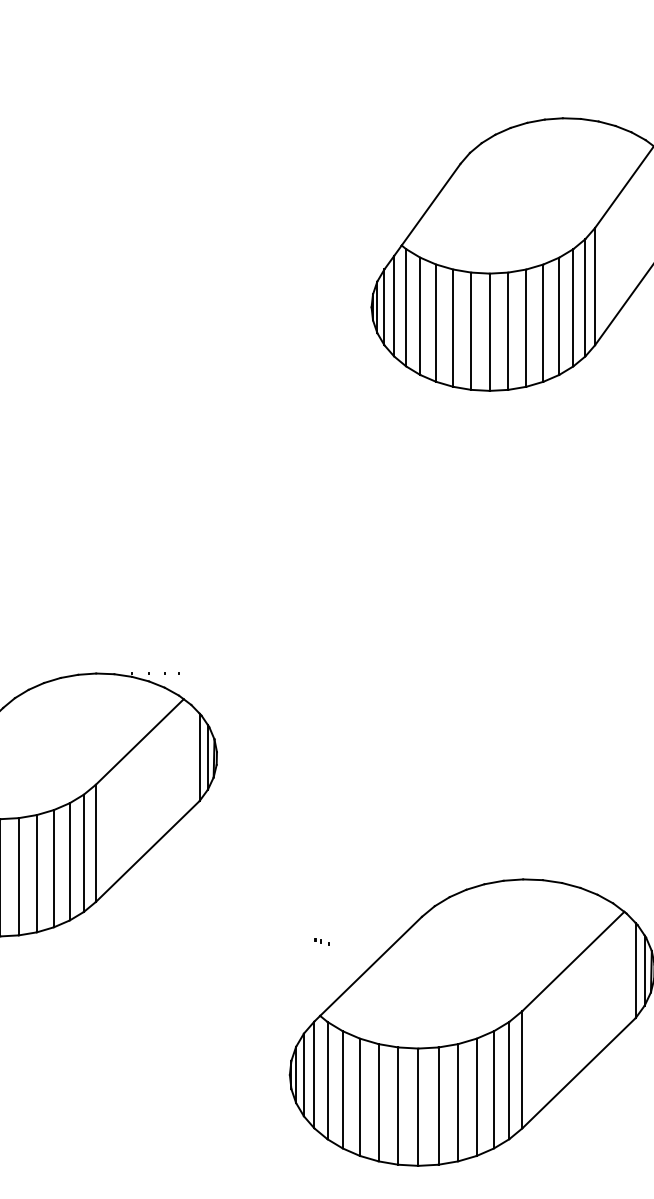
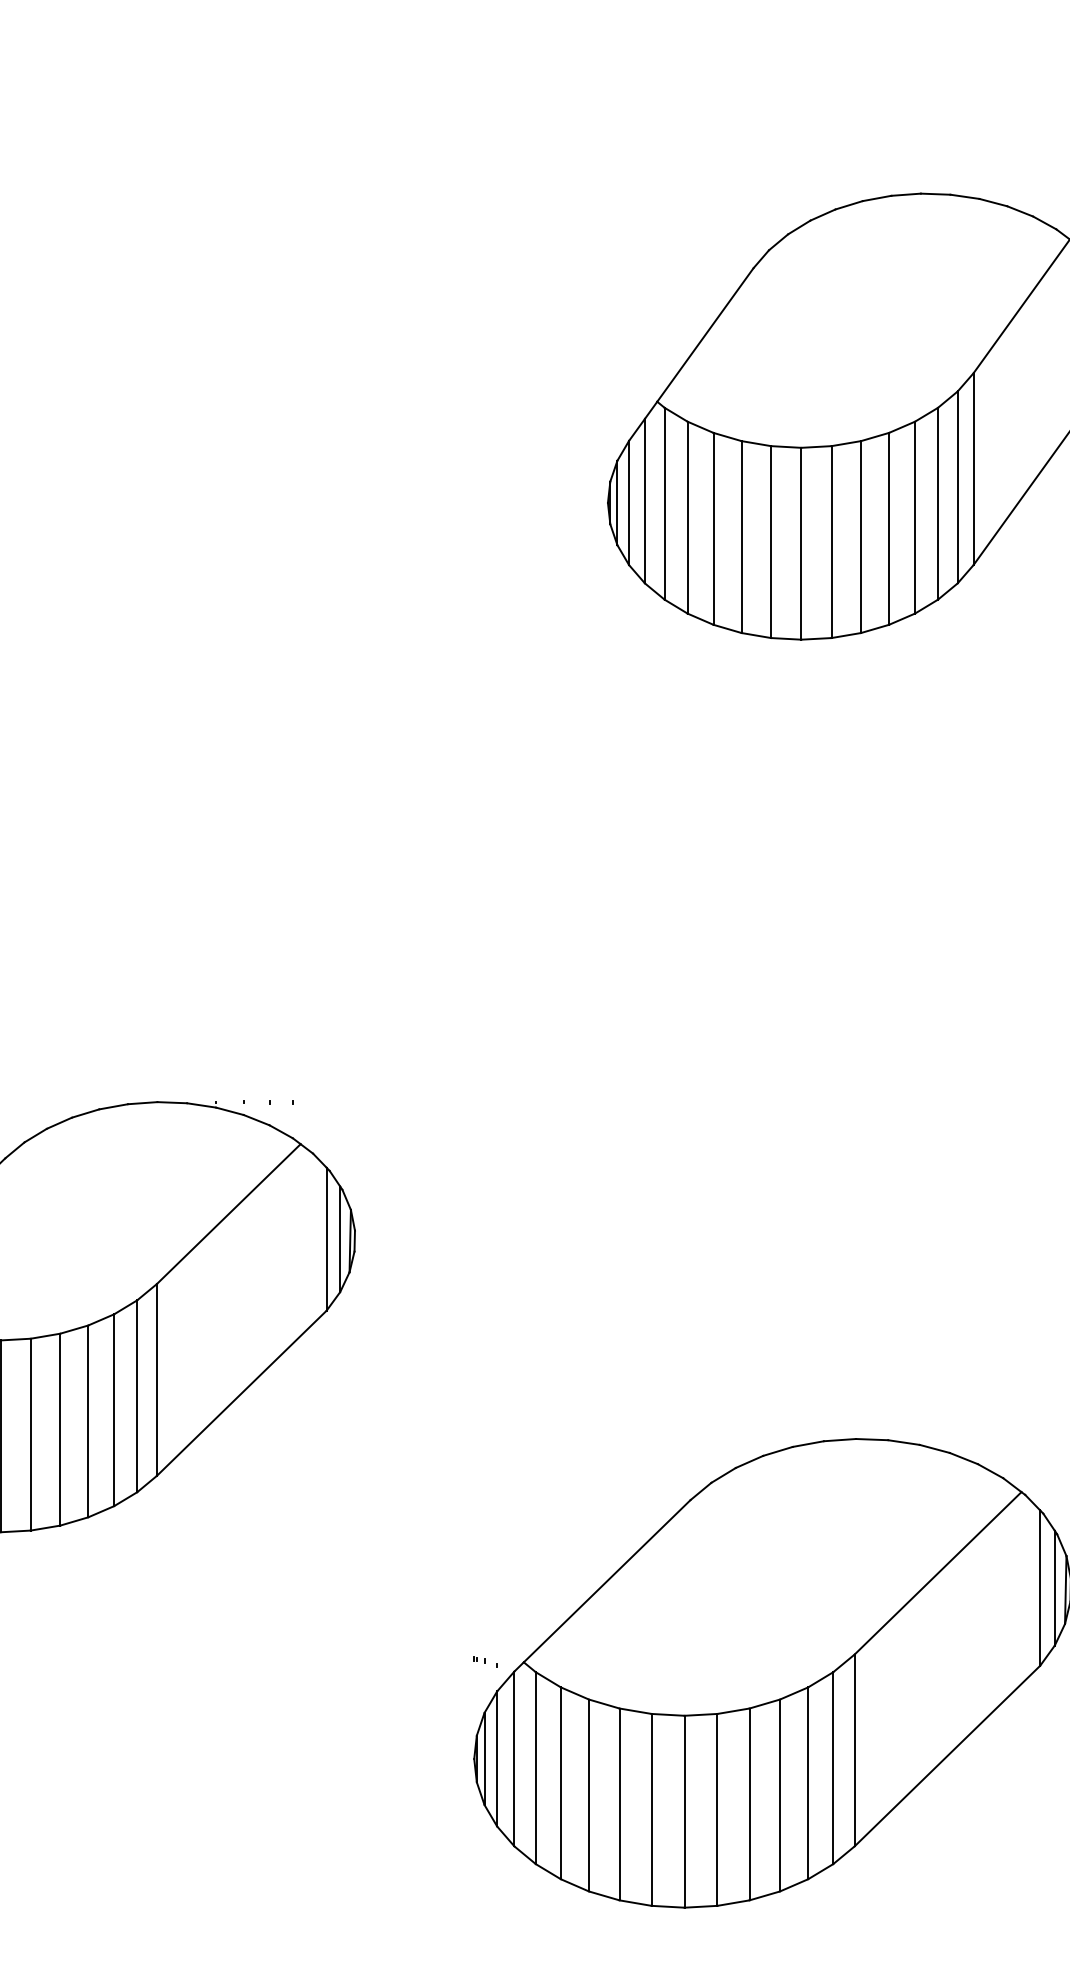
part: (321, 941) -> (485, 1661), moved

